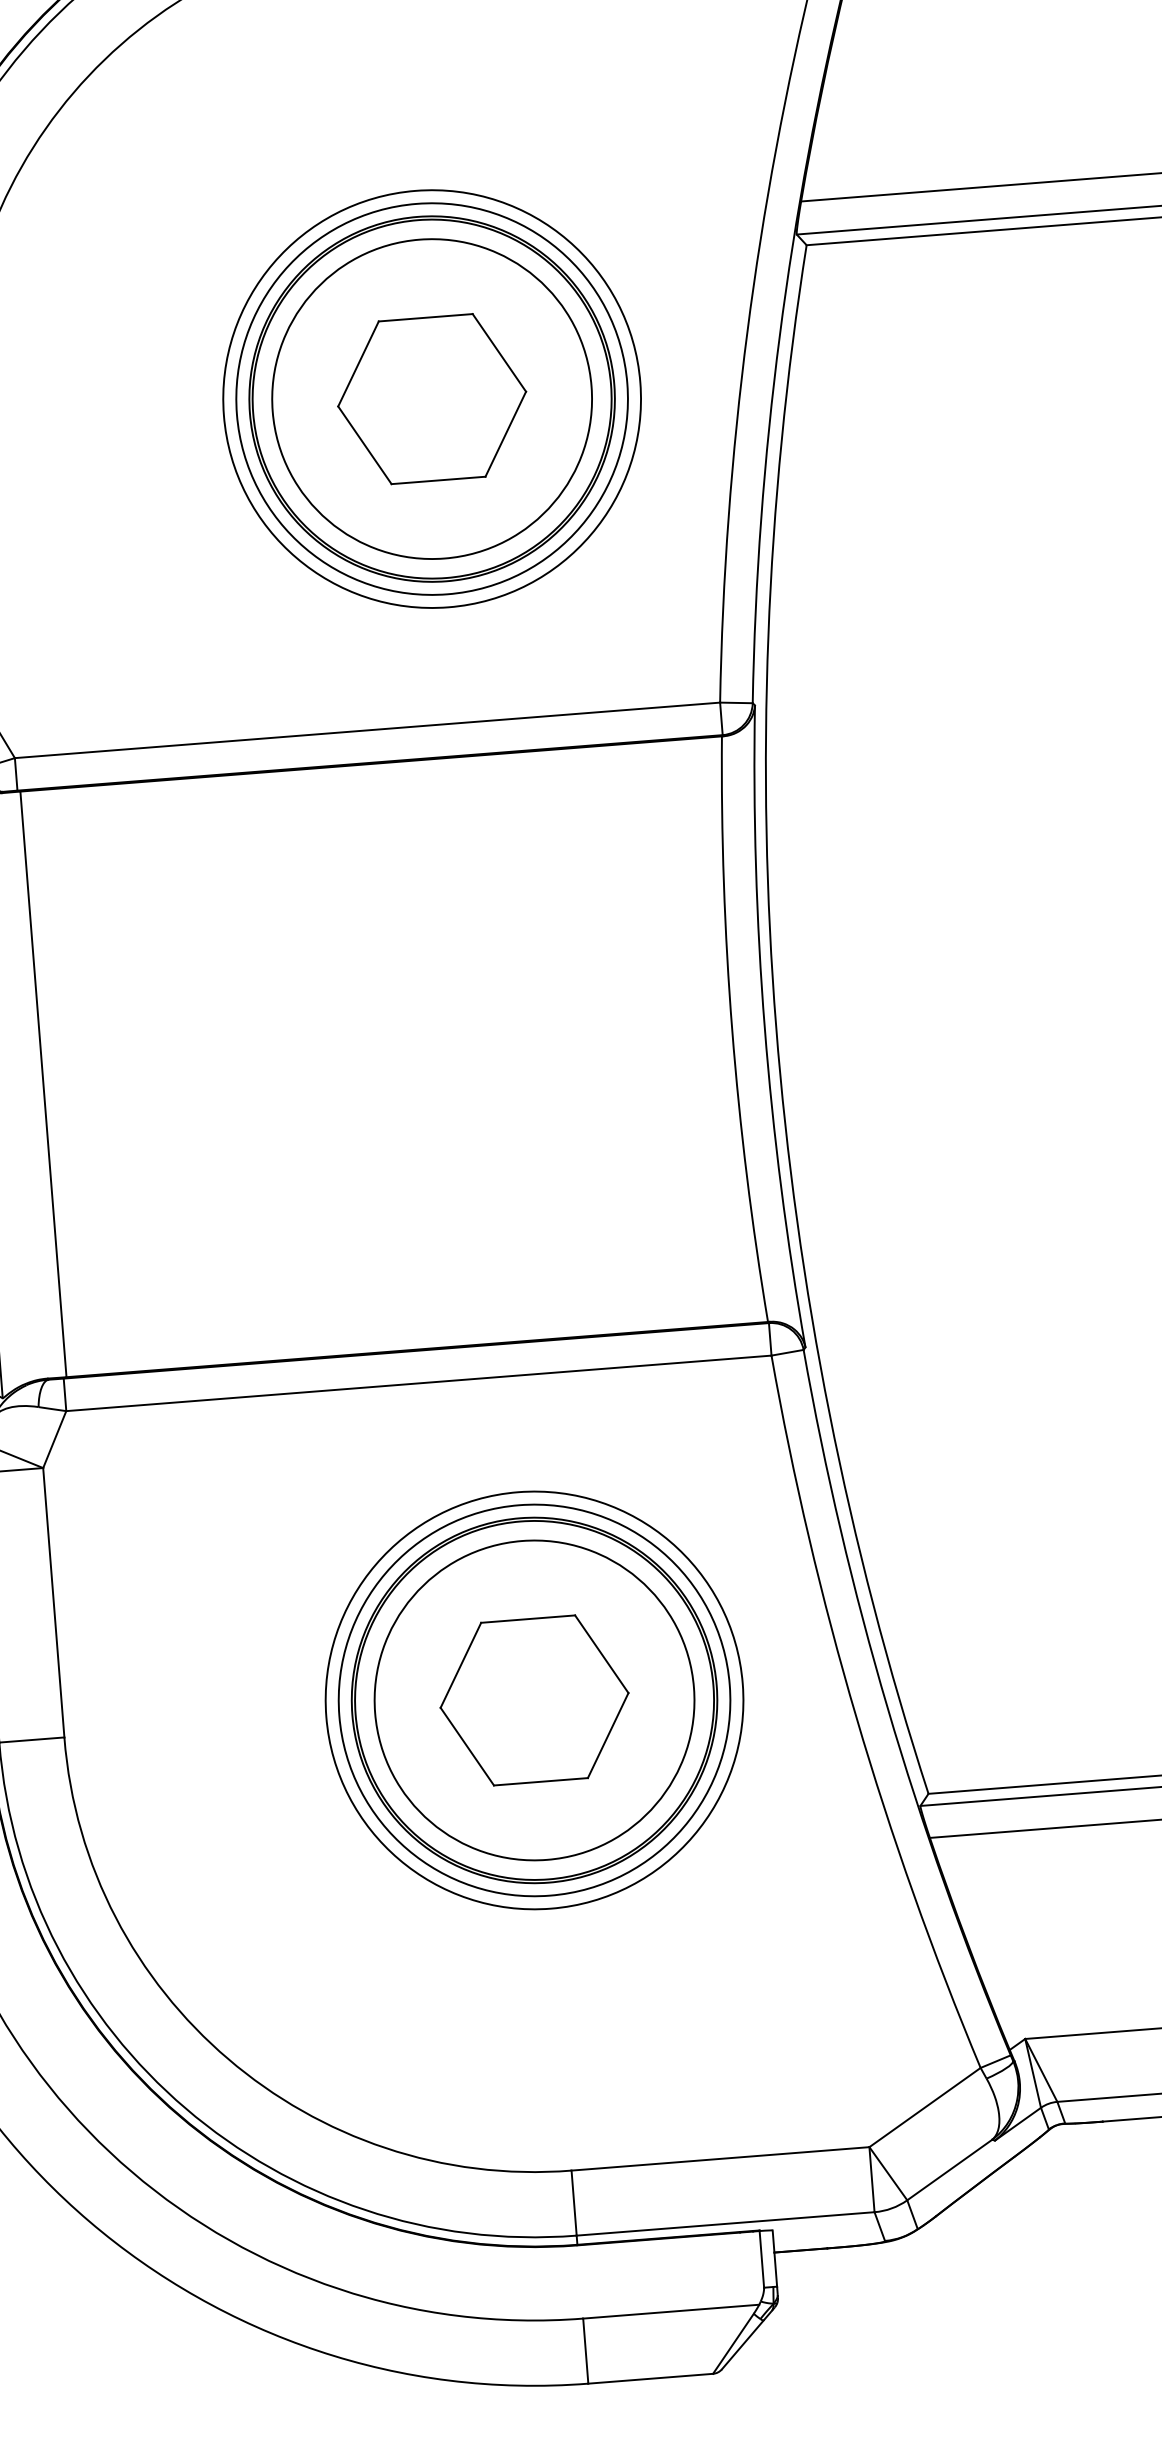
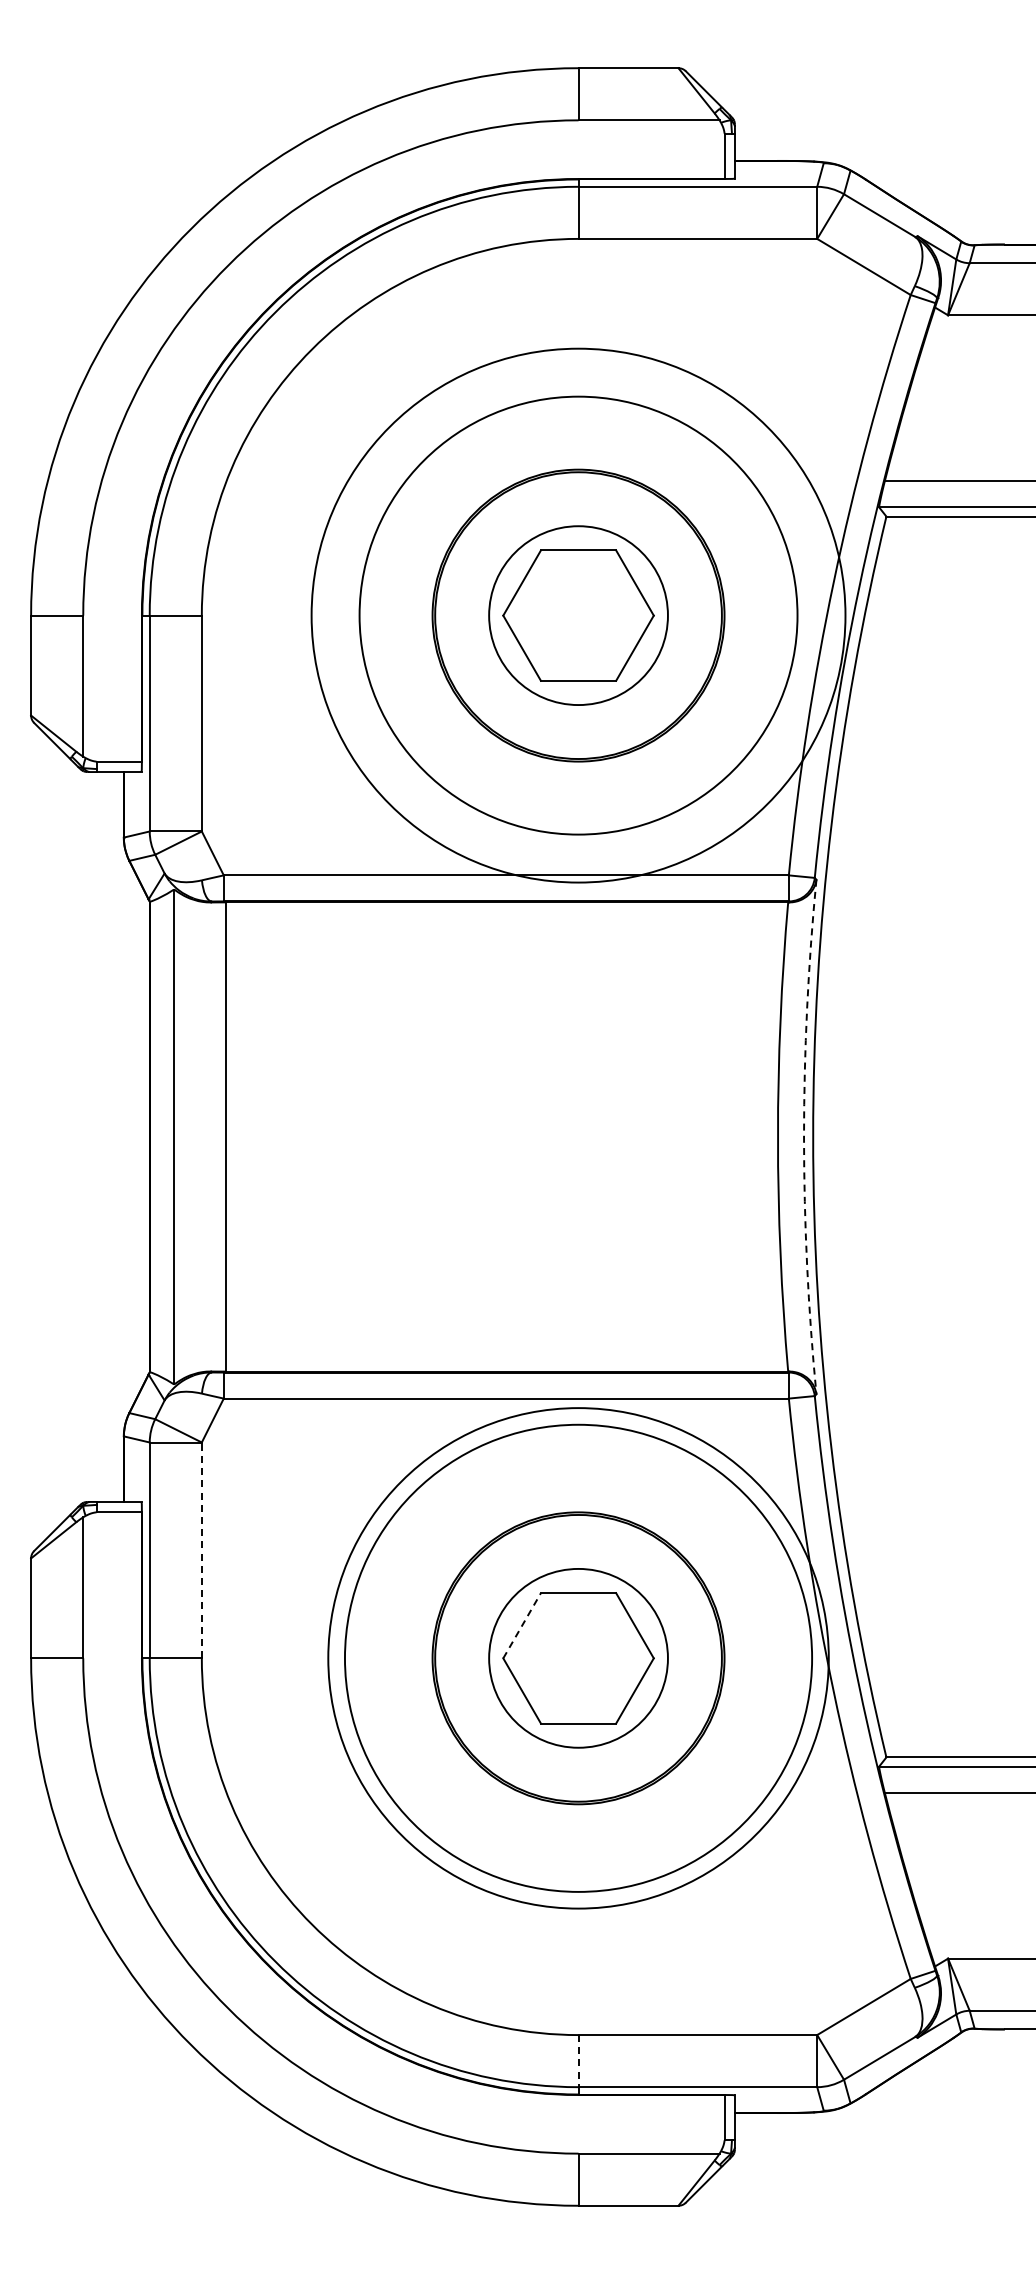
circle: (432, 398) -> (578, 615), size x0.7
circle: (432, 398) -> (578, 615), size x1.4
circle: (432, 398) -> (578, 615), size x1.6
arc: (765, 1028) -> (804, 1137), solid -> dashed
line: (53, 1602) -> (201, 1550), solid -> dashed
line: (461, 1664) -> (522, 1625), solid -> dashed
circle: (534, 1699) -> (578, 1657), size x1.6
circle: (534, 1700) -> (578, 1658), size x0.7
circle: (534, 1700) -> (578, 1658), size x1.4
line: (574, 2203) -> (578, 2061), solid -> dashed

